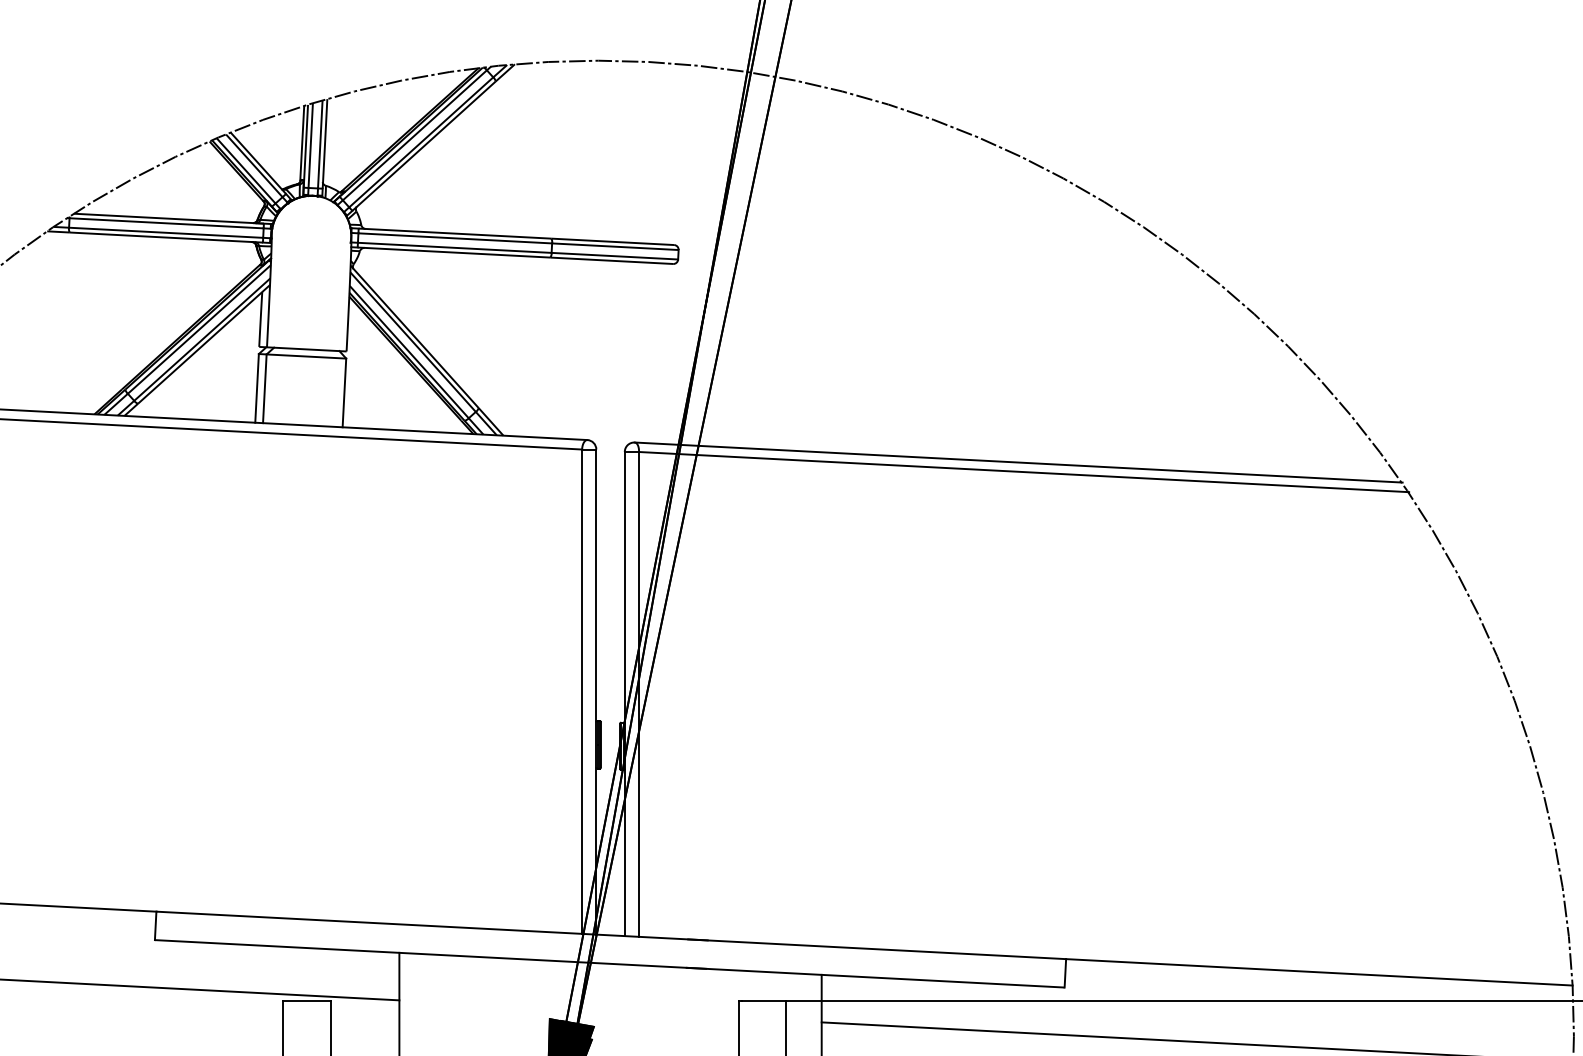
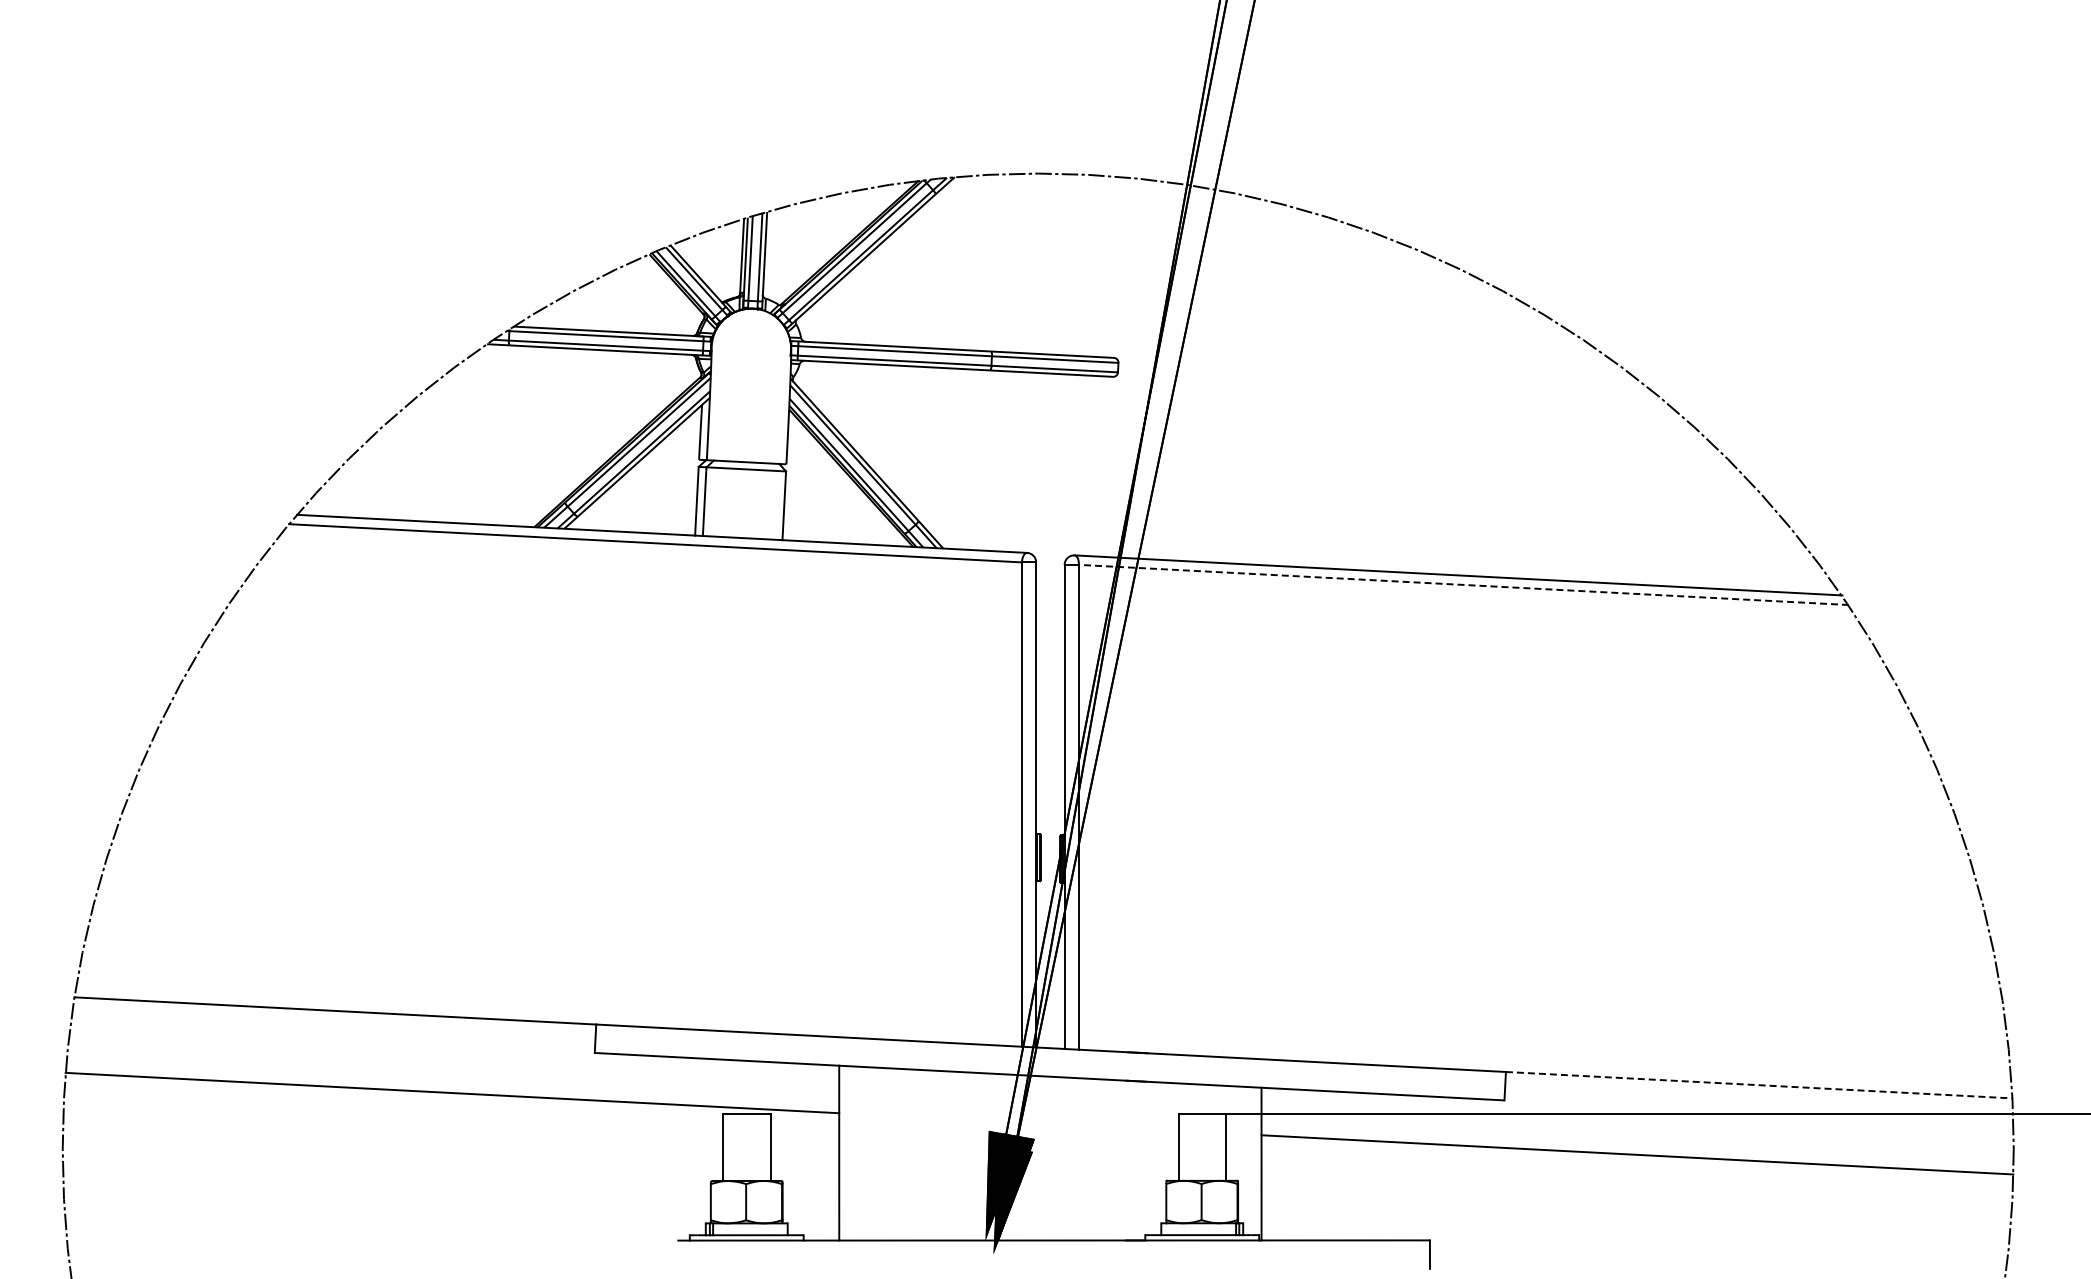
line: (1023, 471) -> (1463, 584), solid -> dashed
line: (1319, 972) -> (1759, 1085), solid -> dashed

